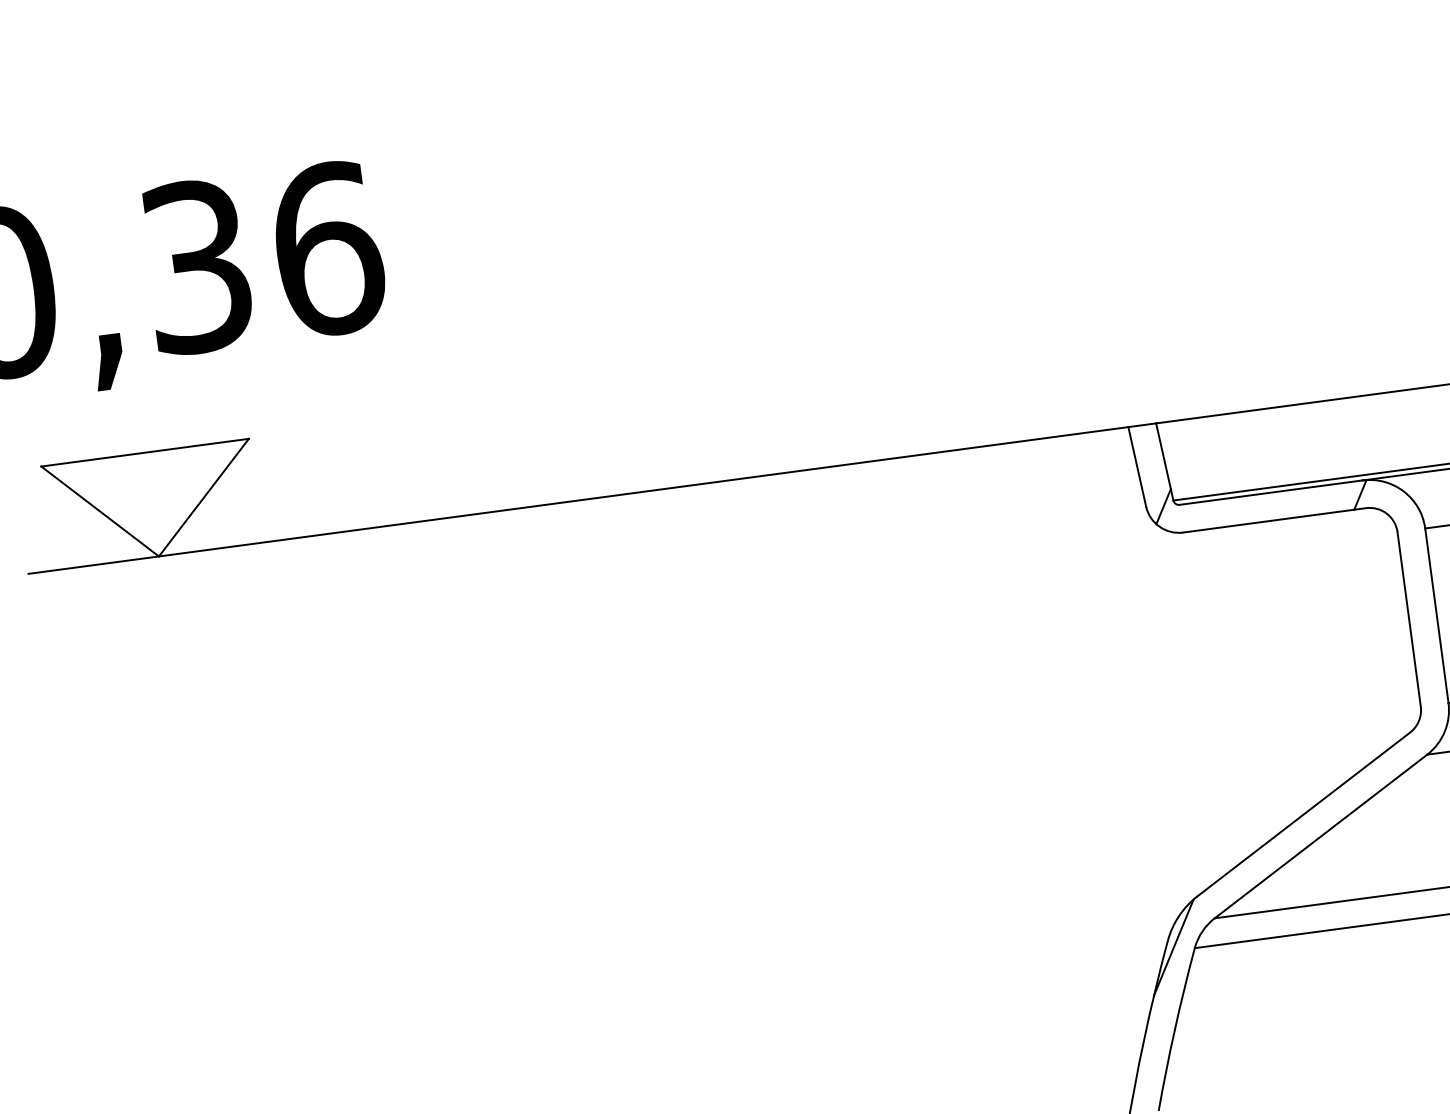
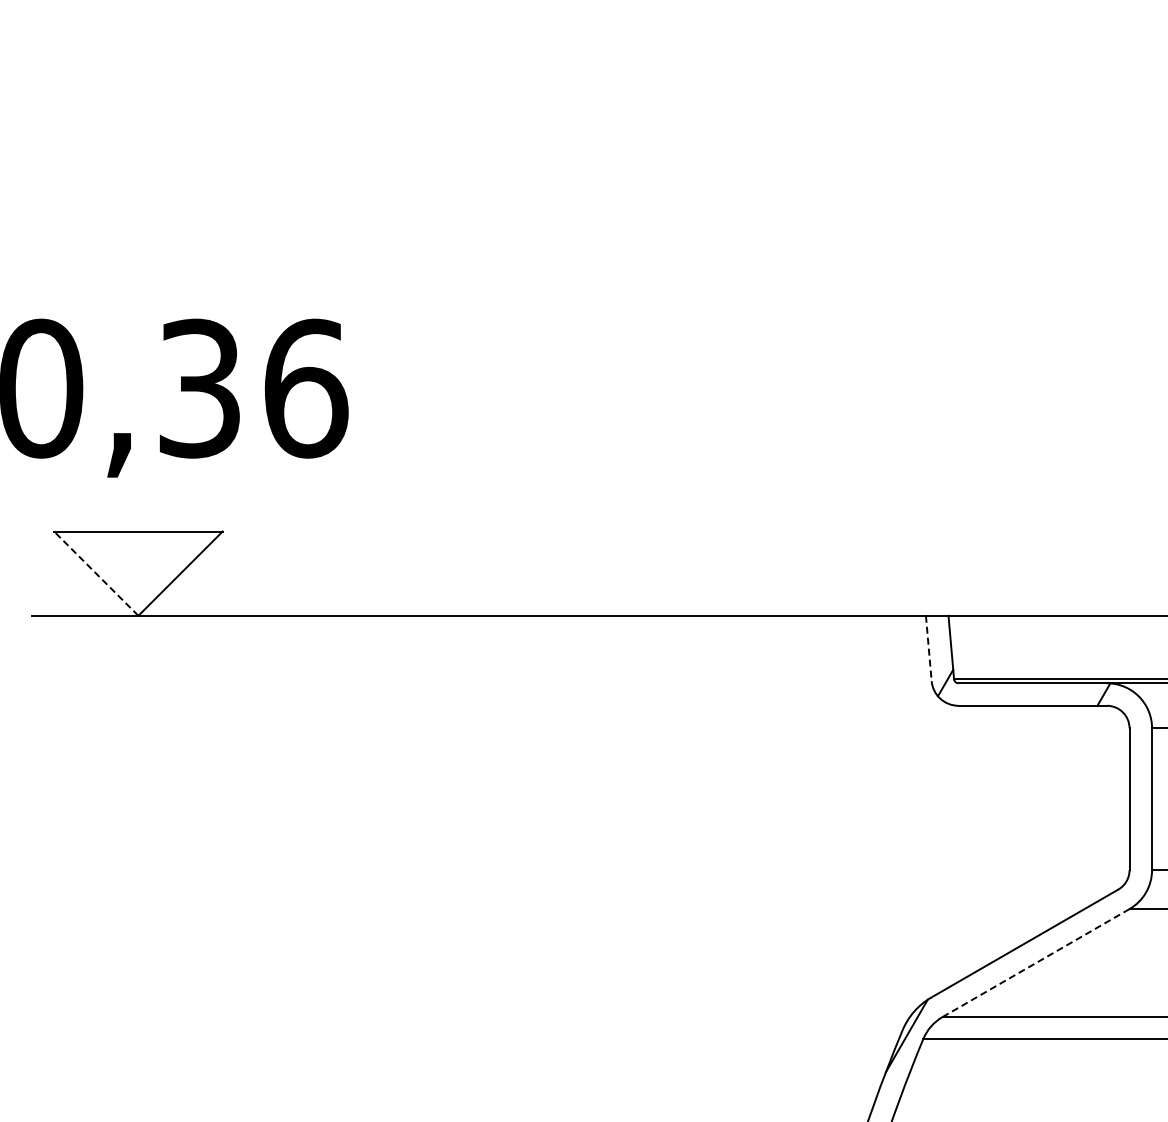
line: (1136, 466) -> (928, 648), solid -> dashed
line: (100, 511) -> (96, 573), solid -> dashed
line: (1321, 836) -> (1036, 963), solid -> dashed

